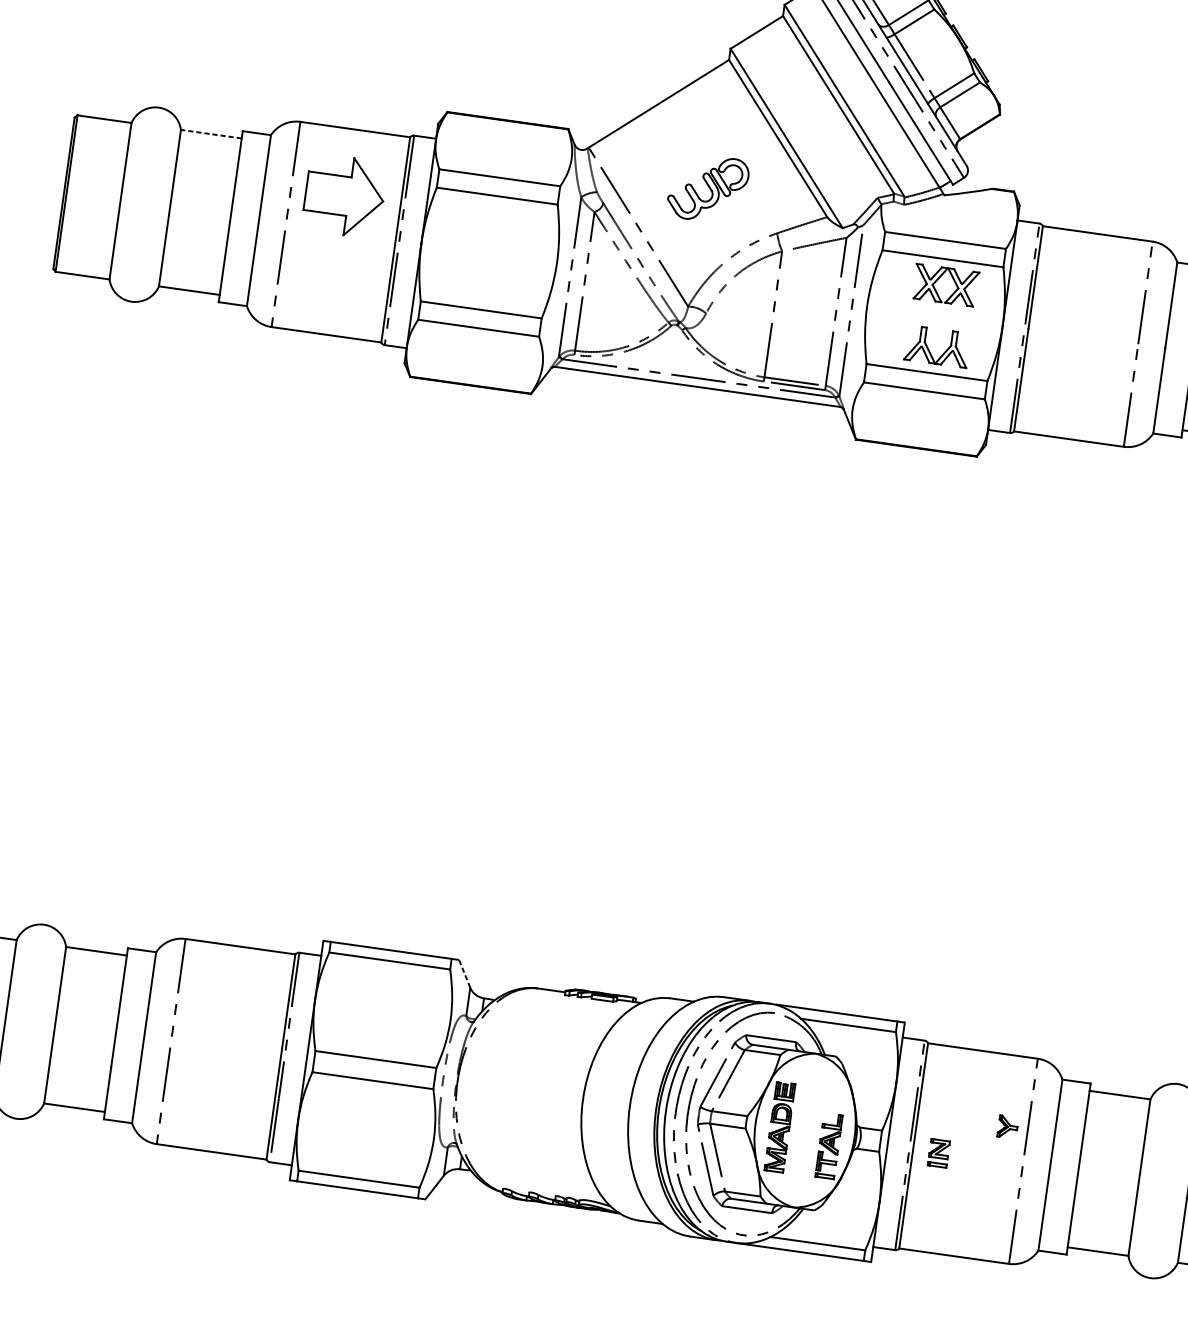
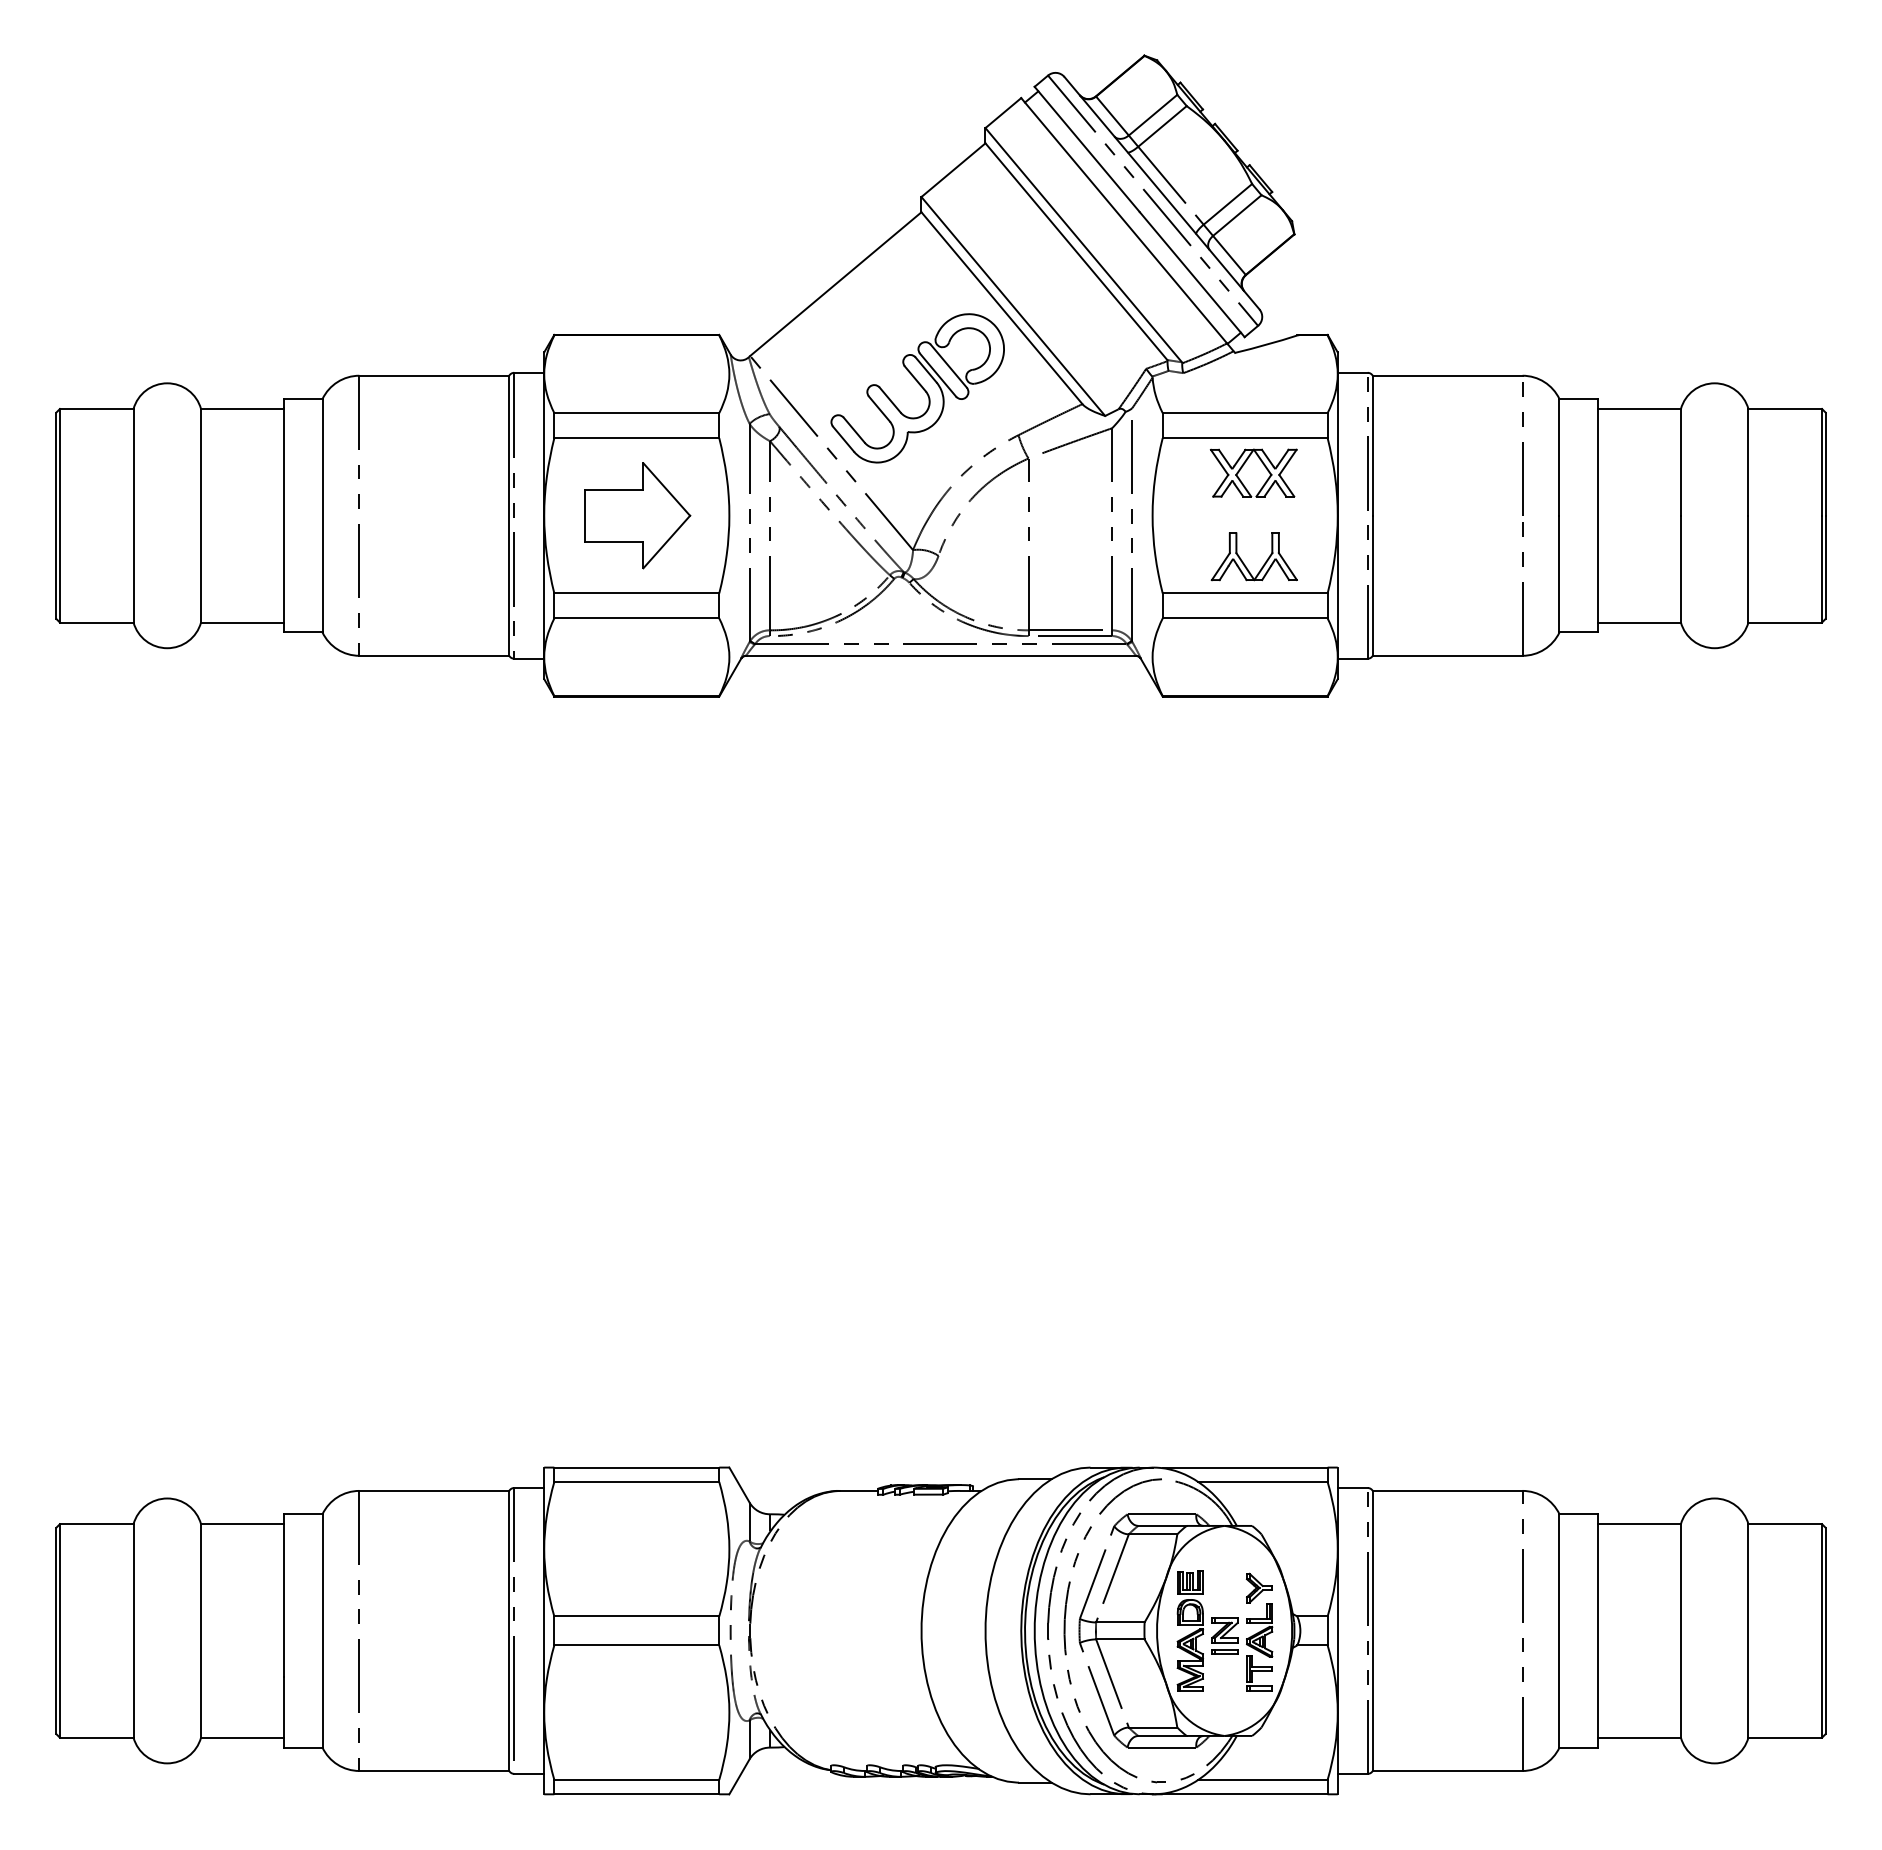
line: (211, 134) -> (242, 409), dashed -> solid
part: (708, 188) -> (917, 388), size x1.67
part: (344, 195) -> (637, 515), moved
line: (464, 973) -> (739, 1484), dashed -> solid
part: (1008, 1126) -> (1259, 1587), moved
part: (938, 1152) -> (1224, 1635), moved

